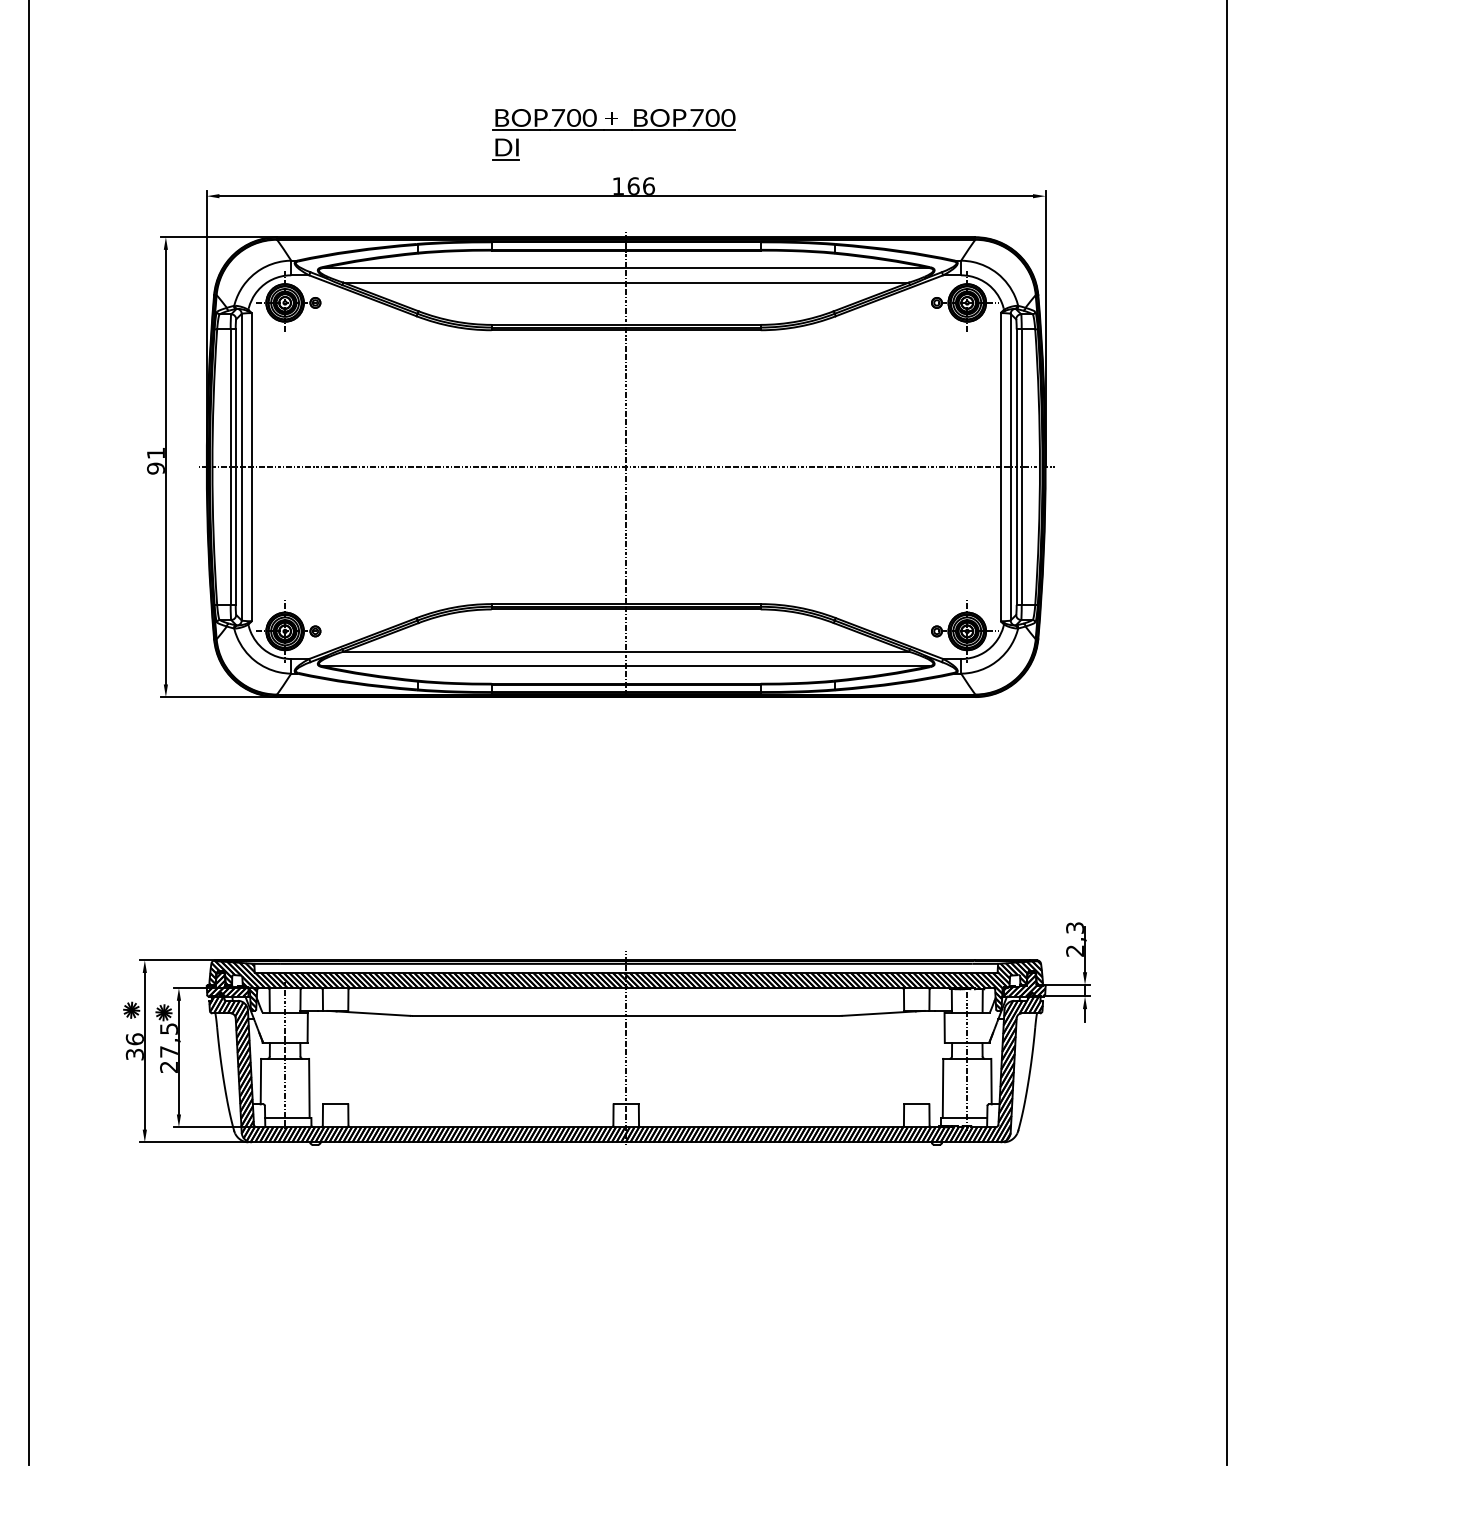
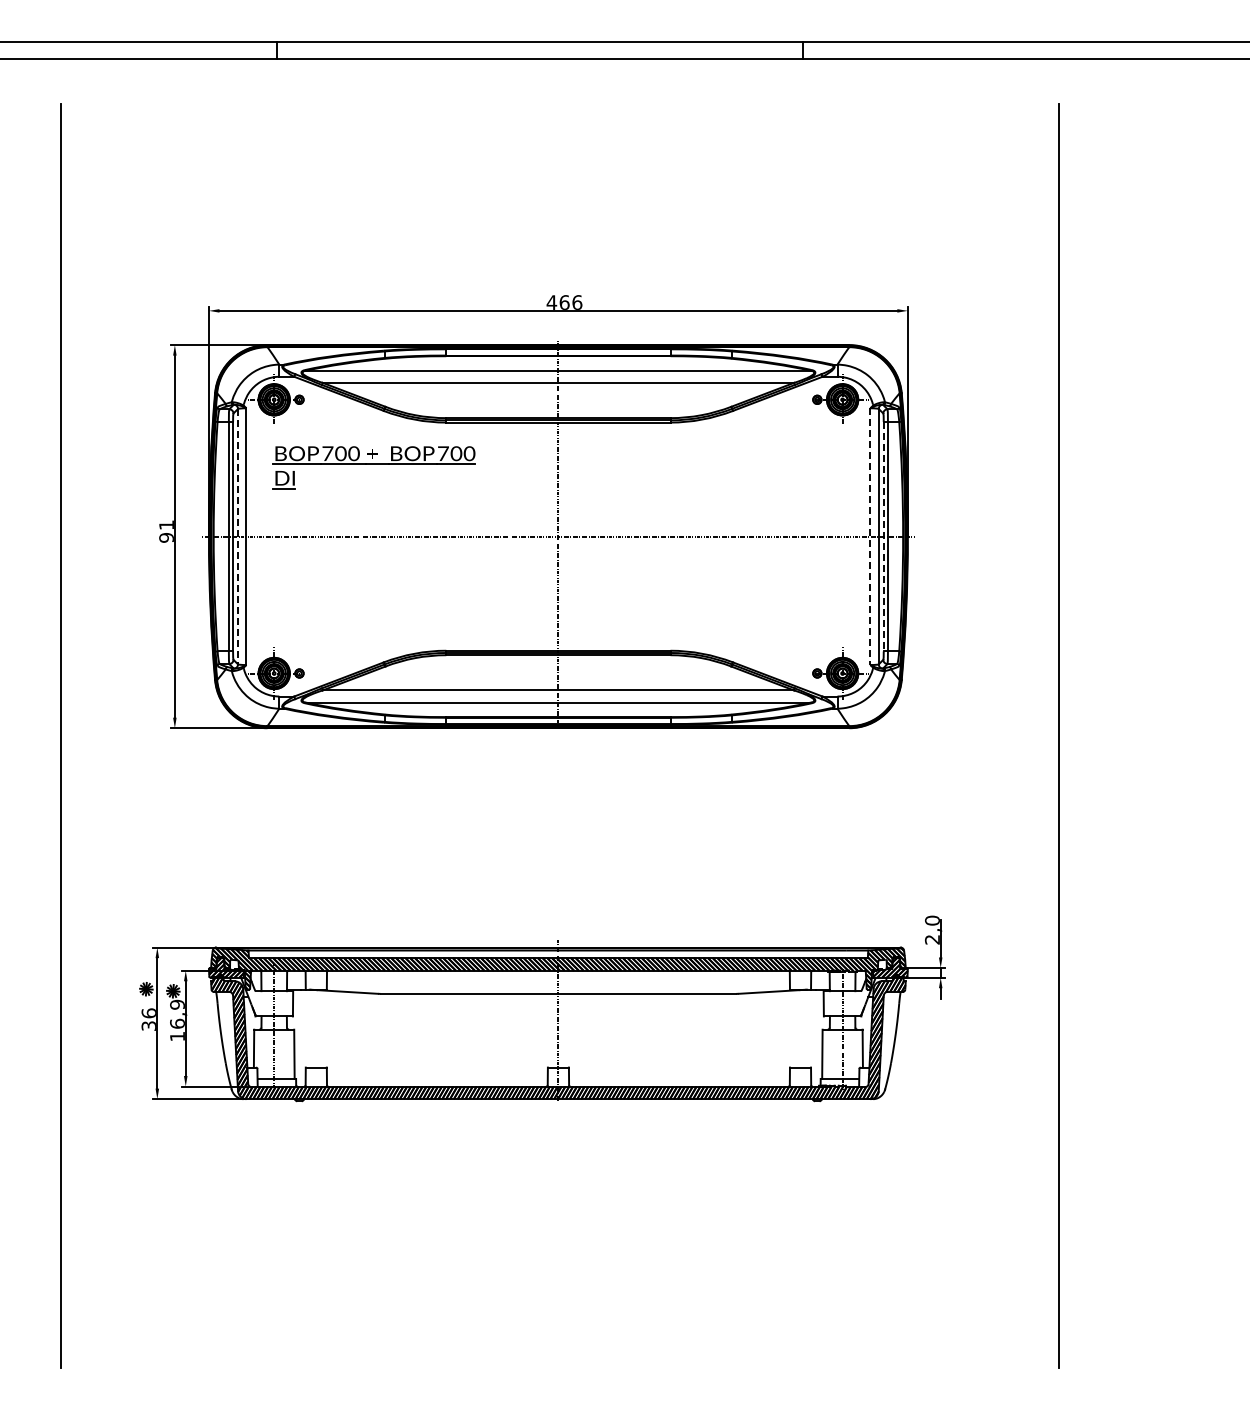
part: (613, 134) -> (373, 467), moved
text: (617, 186) -> (551, 302), 166 -> 466
line: (242, 466) -> (238, 536), solid -> dashed
line: (1016, 466) -> (883, 536), solid -> dashed
line: (1000, 468) -> (870, 537), solid -> dashed
text: (1075, 927) -> (932, 920), 2,3 -> 2,0
text: (169, 1047) -> (177, 1020), 27,5 -> 16,9

